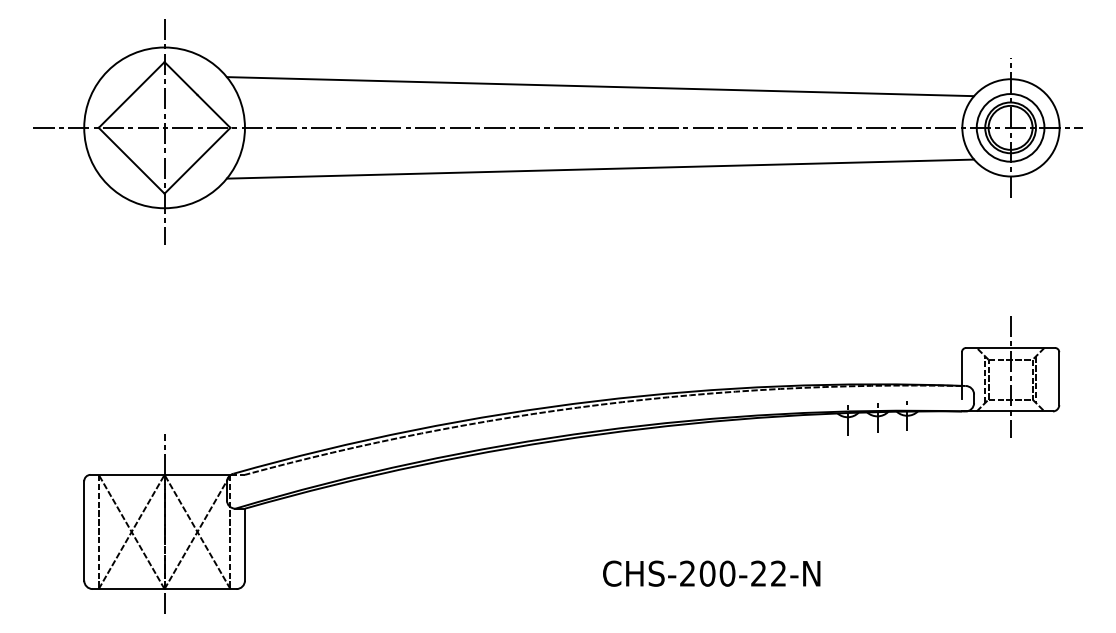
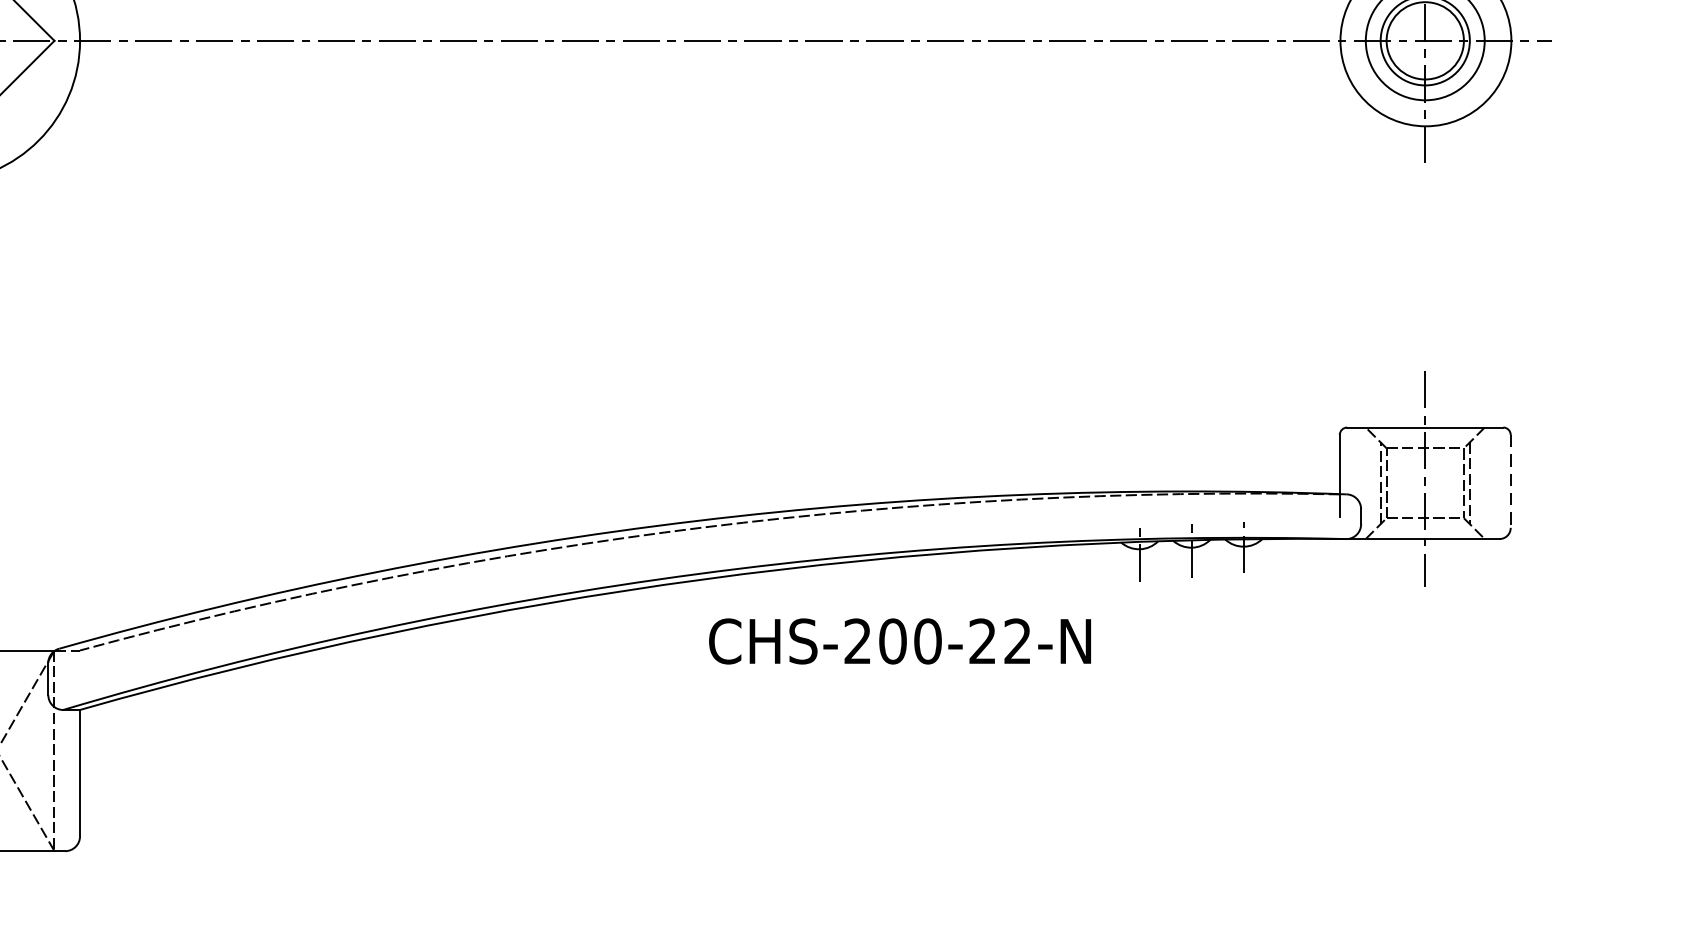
line: (600, 168) -> (704, 112), removed
line: (1059, 379) -> (1511, 482), solid -> dashed
text: (711, 573) -> (899, 641), moved

